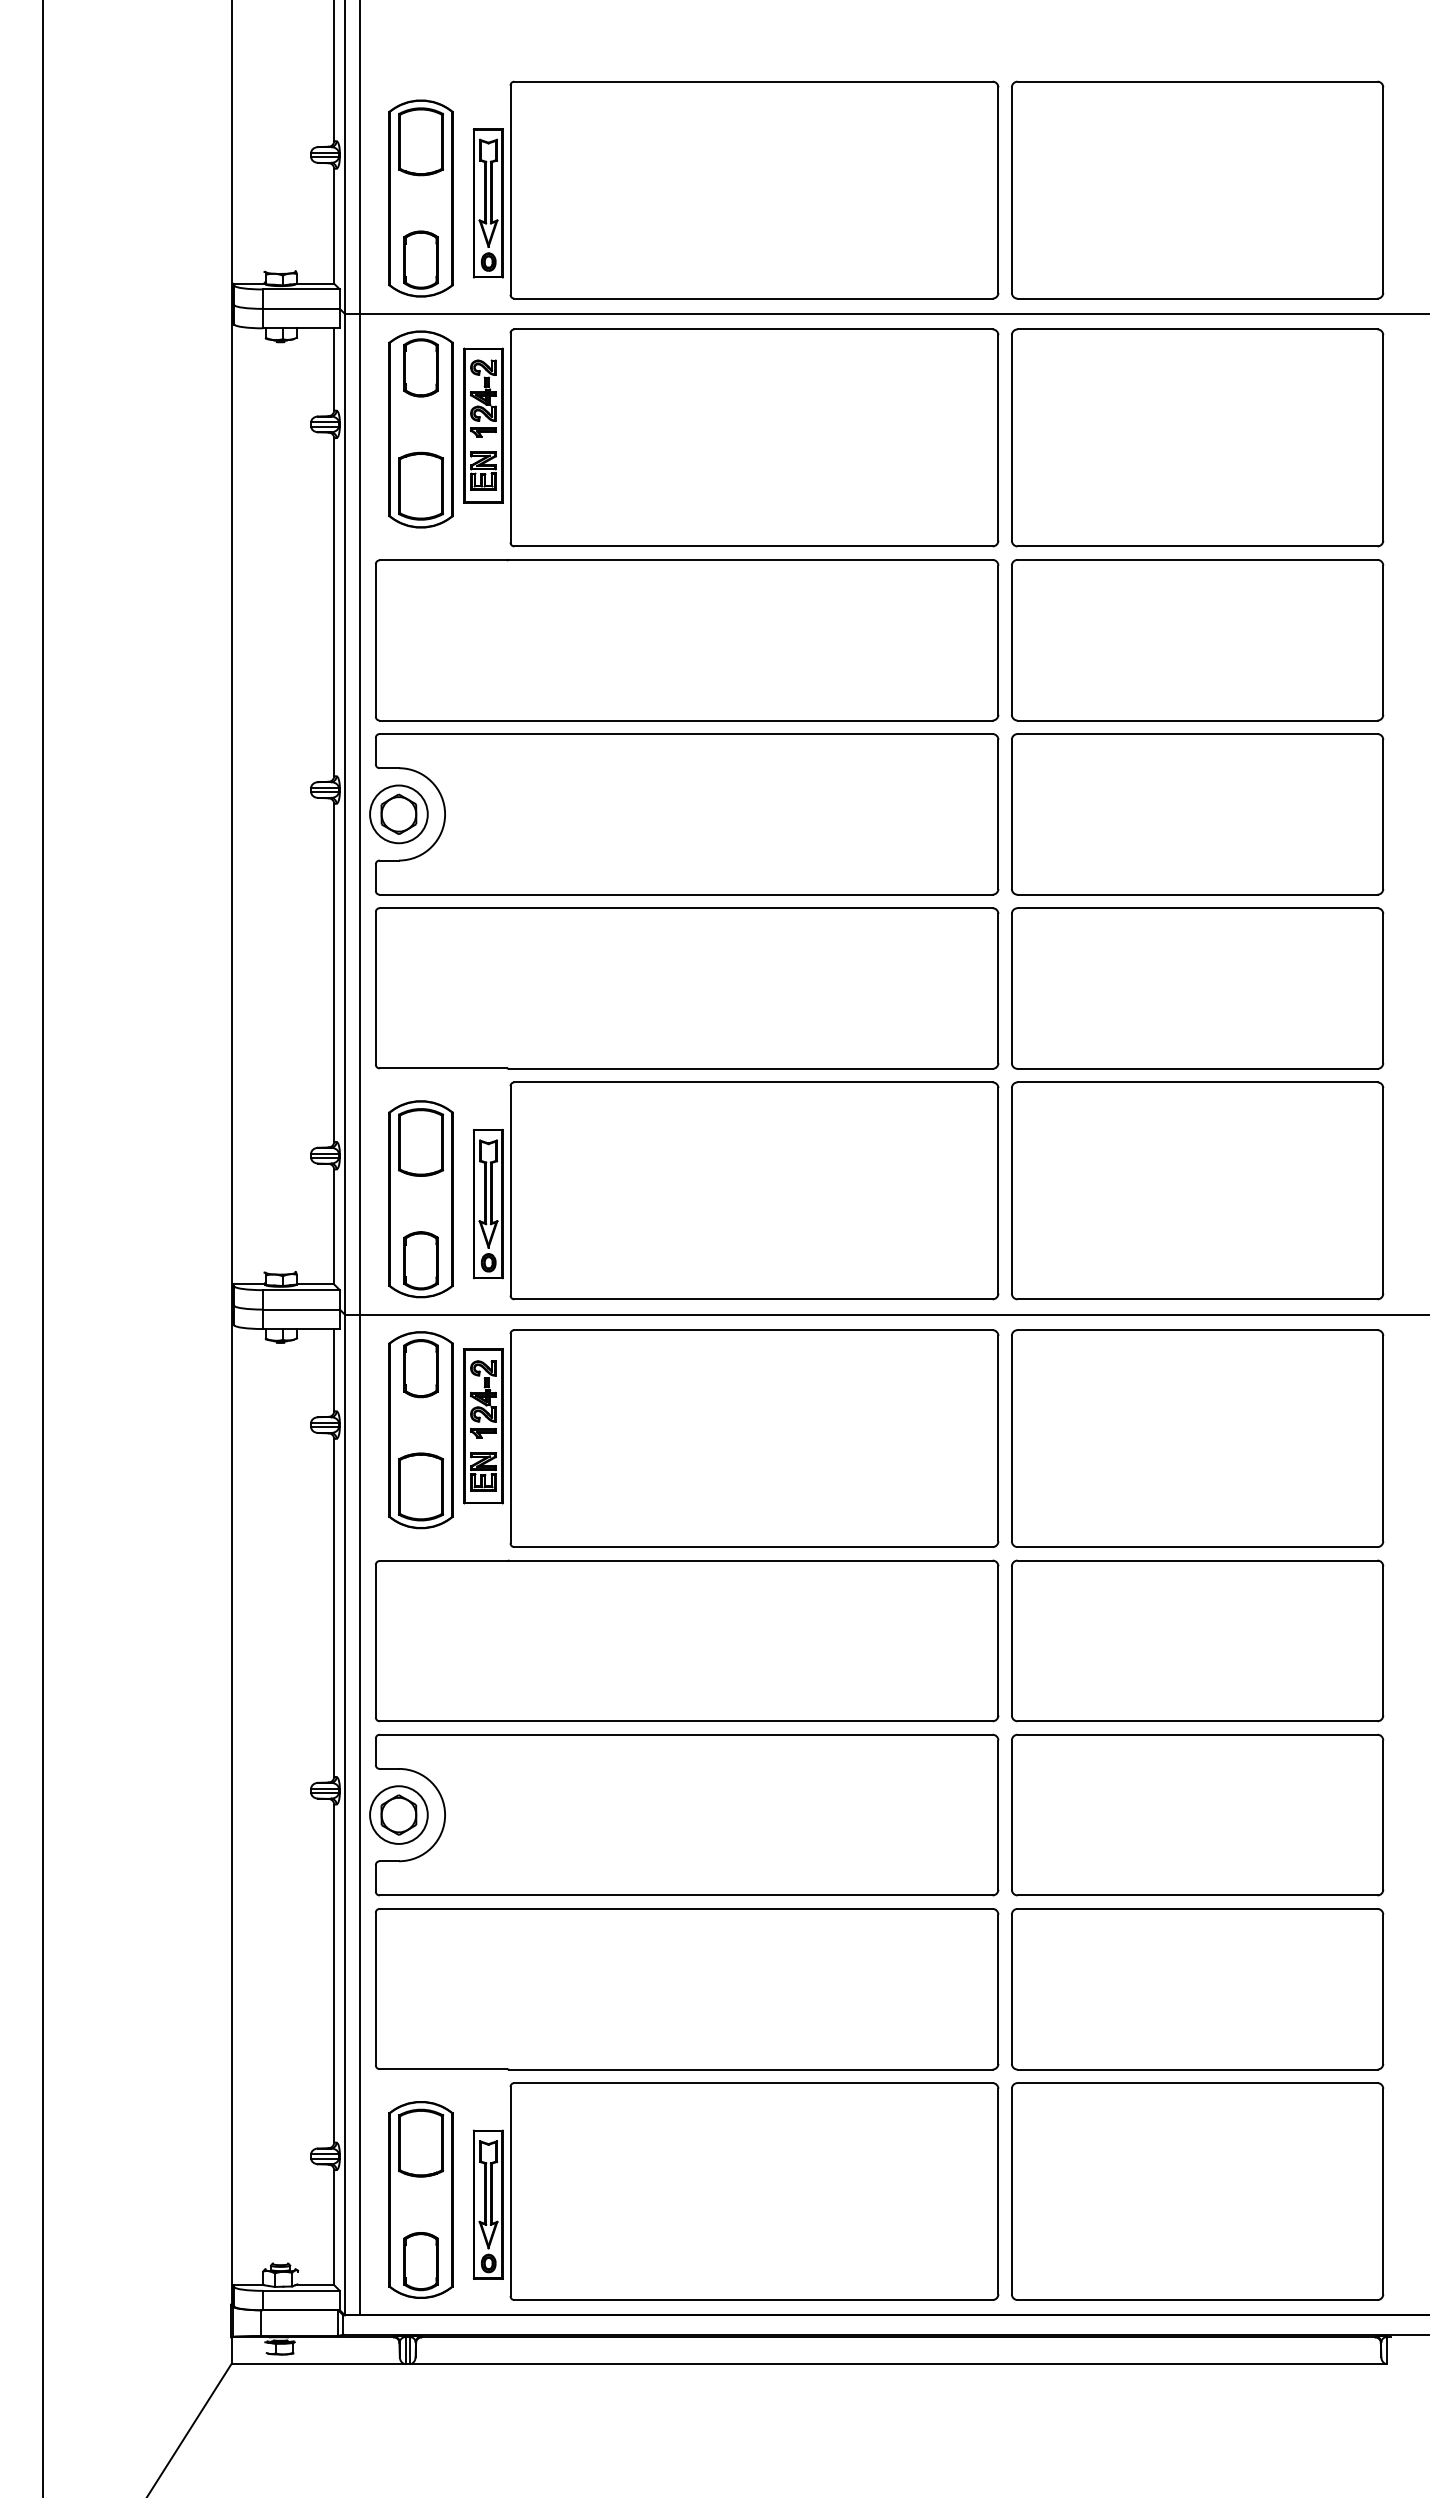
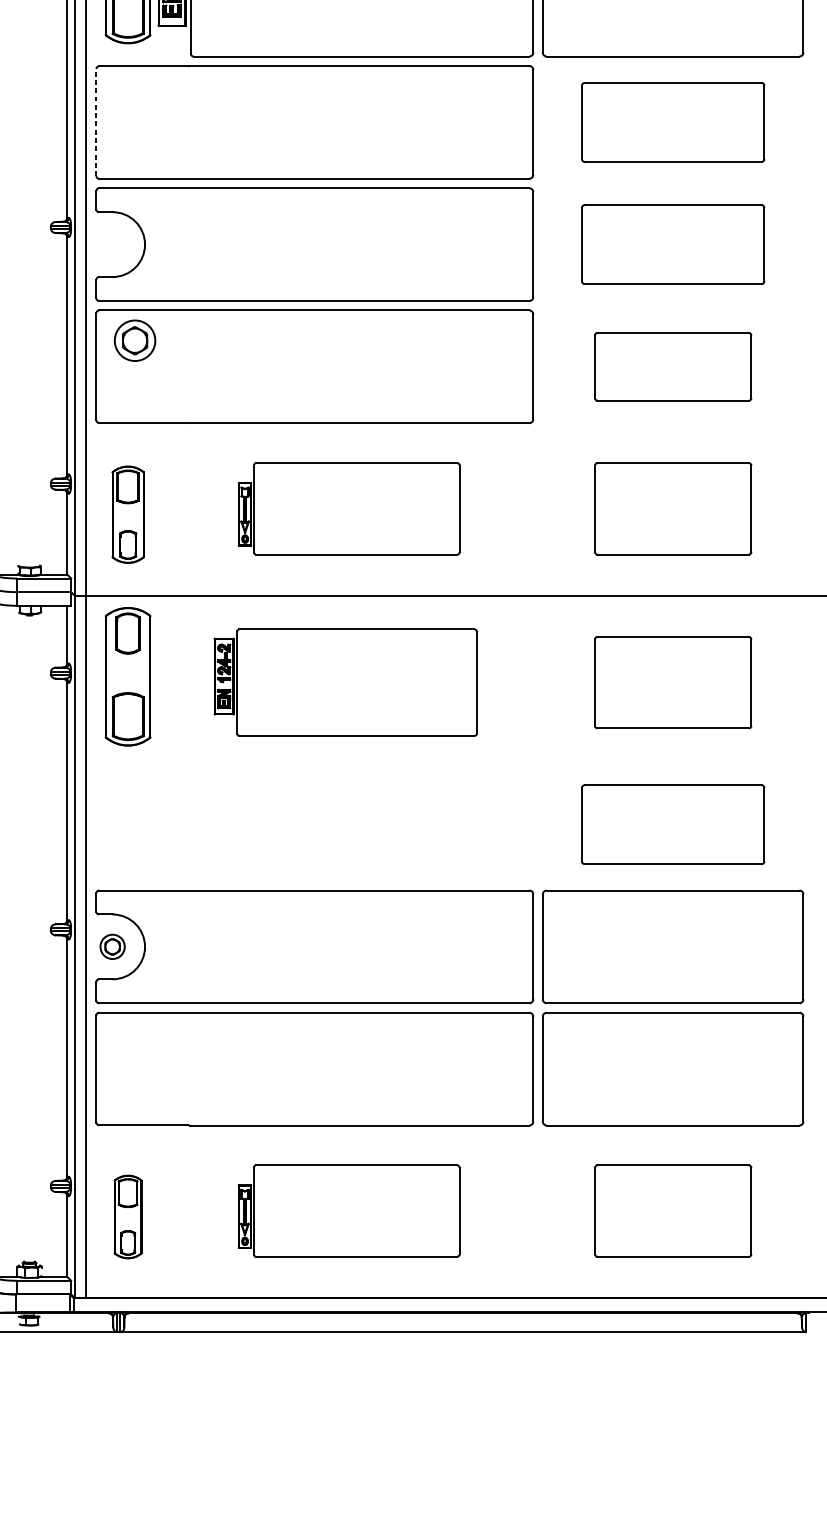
line: (375, 639) -> (96, 121), solid -> dashed
part: (1197, 640) -> (673, 122), size x0.7
part: (398, 814) -> (134, 340), moved
part: (1197, 814) -> (673, 244), size x0.7
part: (1197, 988) -> (673, 366), size x0.6
part: (736, 1190) -> (349, 508), size x0.6
part: (1197, 1190) -> (673, 508), size x0.6
part: (420, 1199) -> (127, 514), size x0.7
part: (731, 1438) -> (346, 682), size x0.7
part: (1197, 1438) -> (673, 682), size x0.6
part: (687, 1640) -> (315, 824), removed
part: (1197, 1640) -> (673, 824), size x0.7
part: (398, 1814) -> (112, 946), size x0.6
part: (735, 2191) -> (348, 1211), size x0.6
part: (1197, 2191) -> (673, 1211), size x0.6
part: (420, 2199) -> (127, 1216), size x0.6

